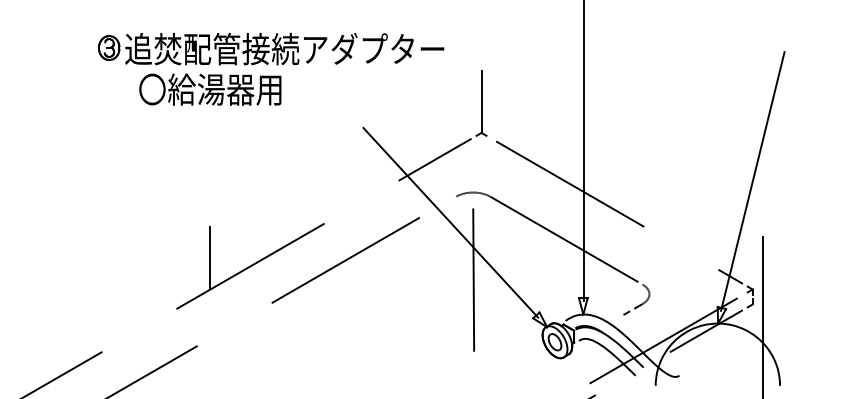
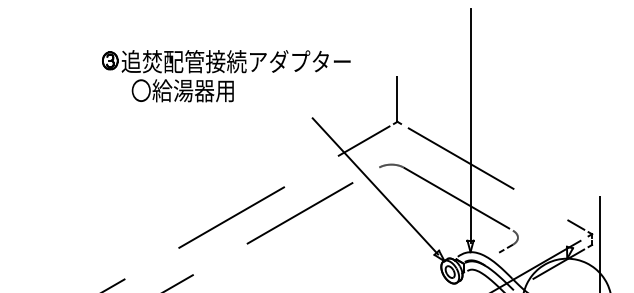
part: (271, 69) -> (226, 76), moved
line: (751, 181) -> (591, 156), removed
line: (209, 257) -> (202, 211), removed
line: (473, 280) -> (391, 227), removed

